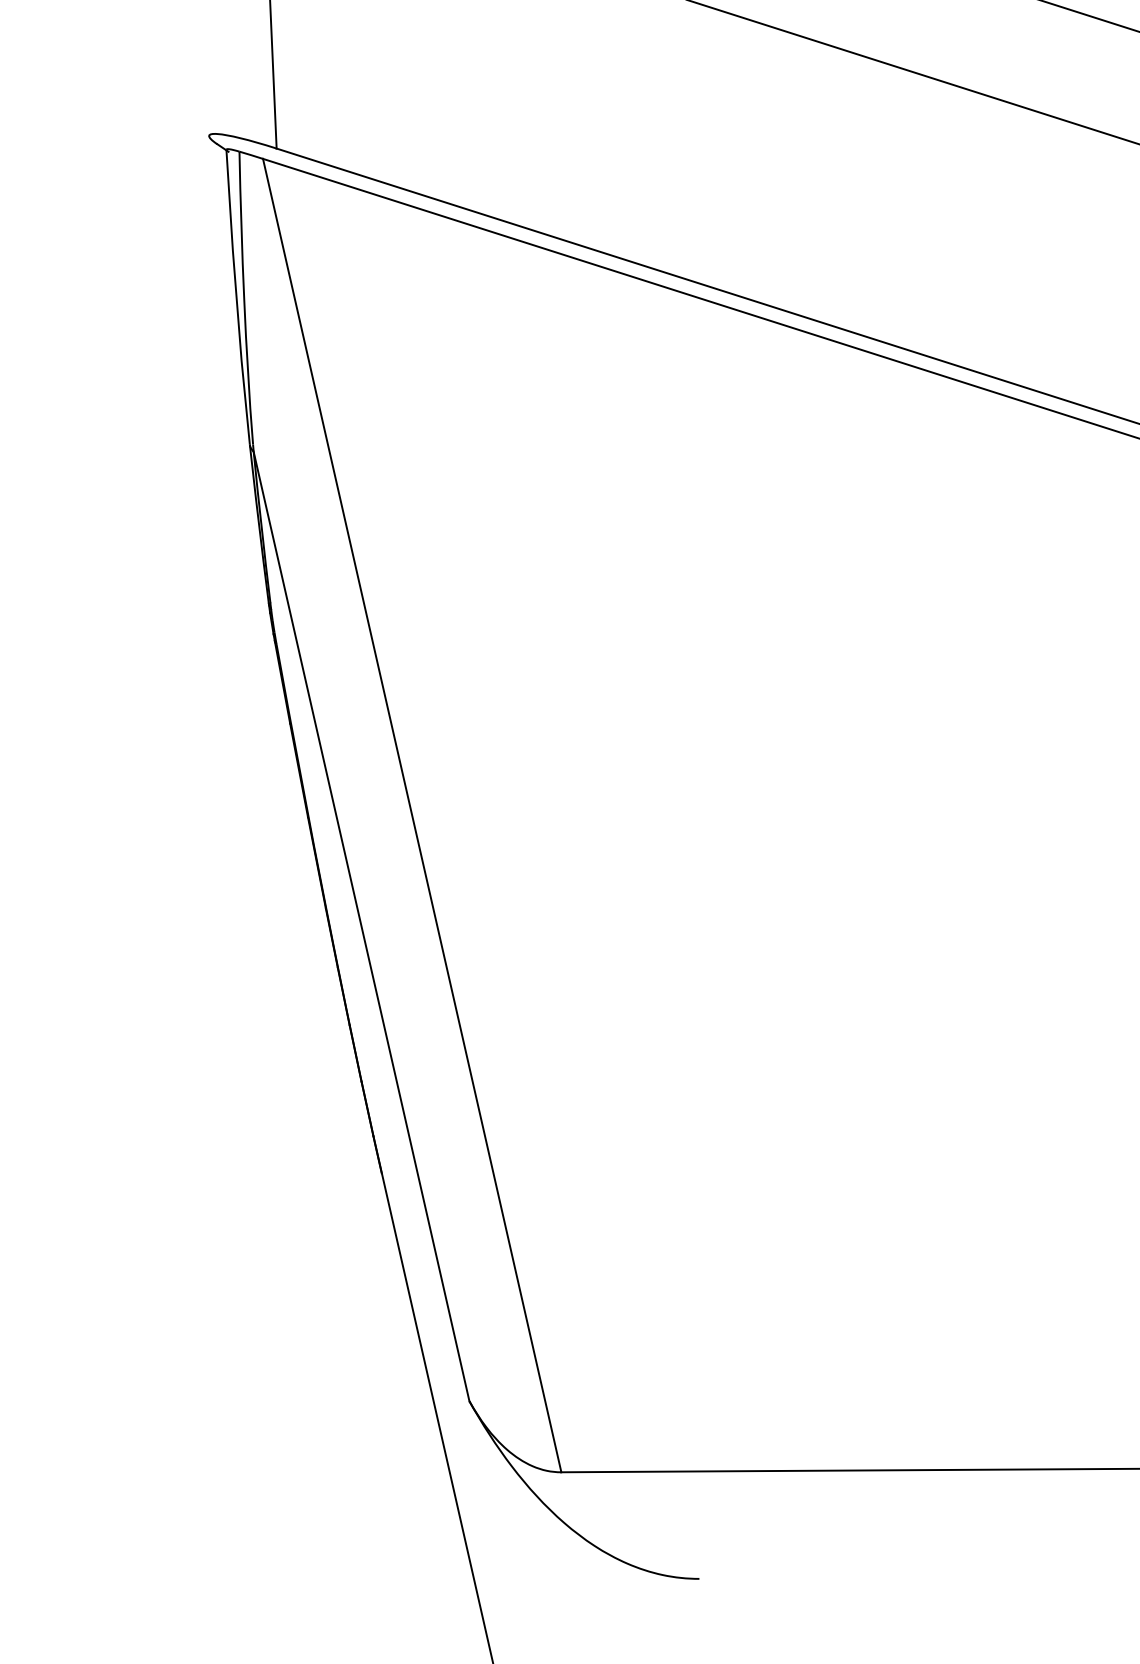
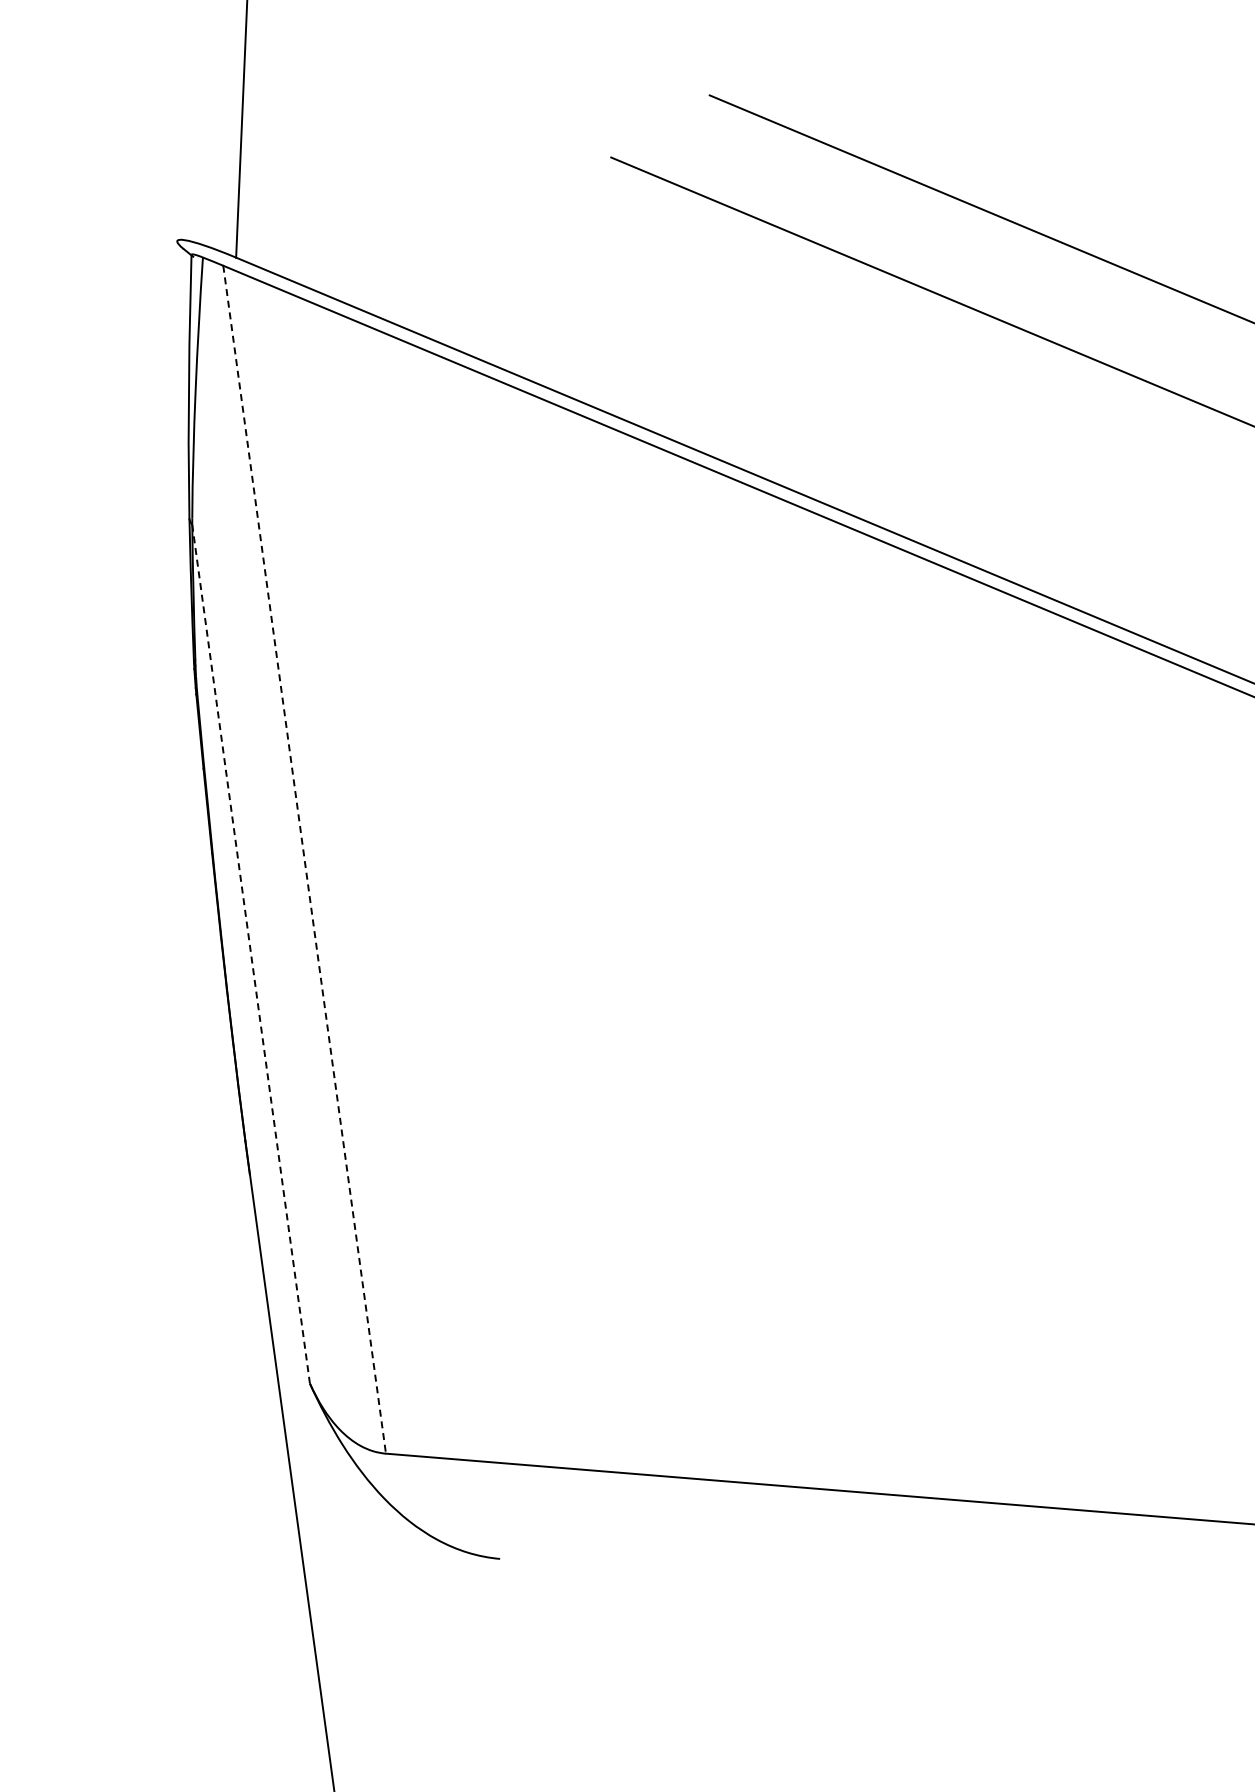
line: (412, 815) -> (304, 859), solid -> dashed
line: (362, 926) -> (251, 954), solid -> dashed

